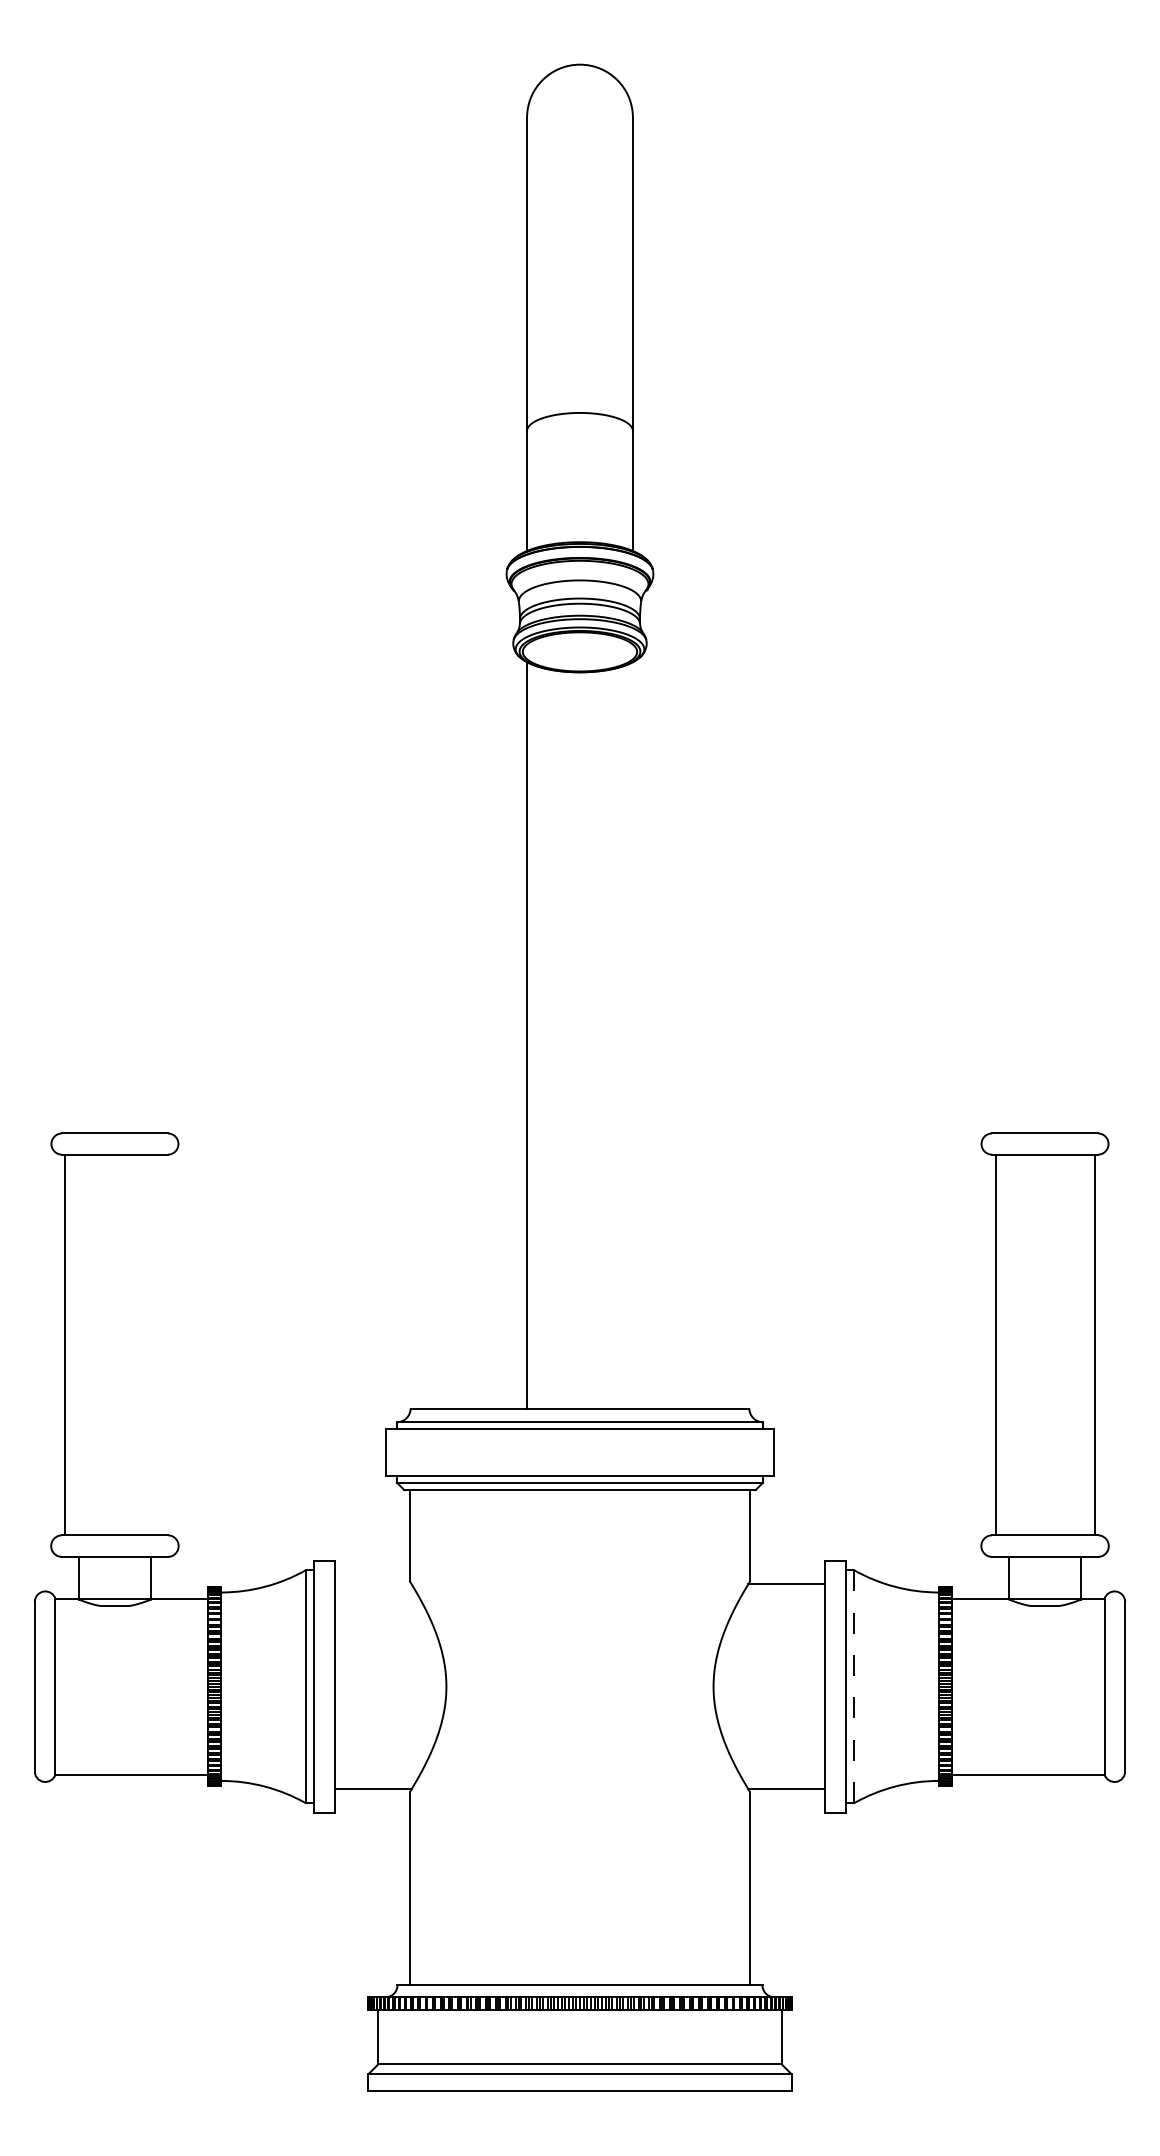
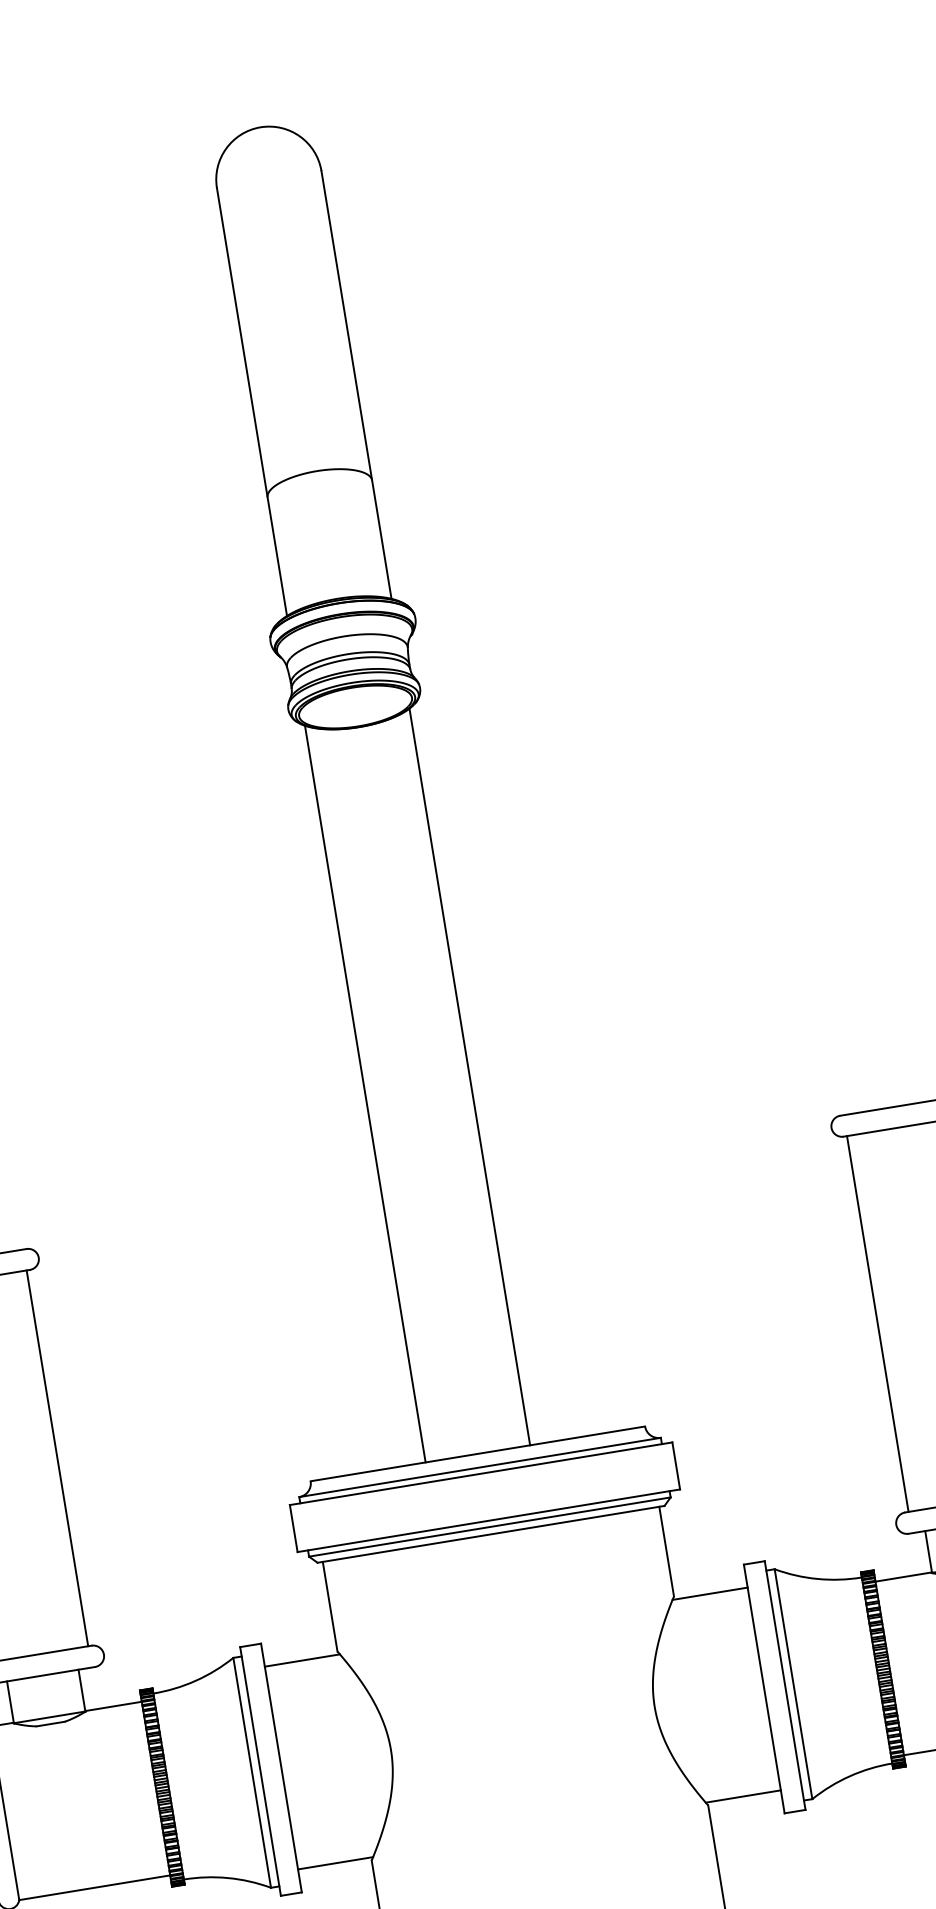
line: (632, 1035) -> (469, 1077), added
line: (164, 1344) -> (57, 1457), added
line: (373, 1584) -> (302, 1661), added
line: (854, 1687) -> (793, 1684), dashed -> solid

